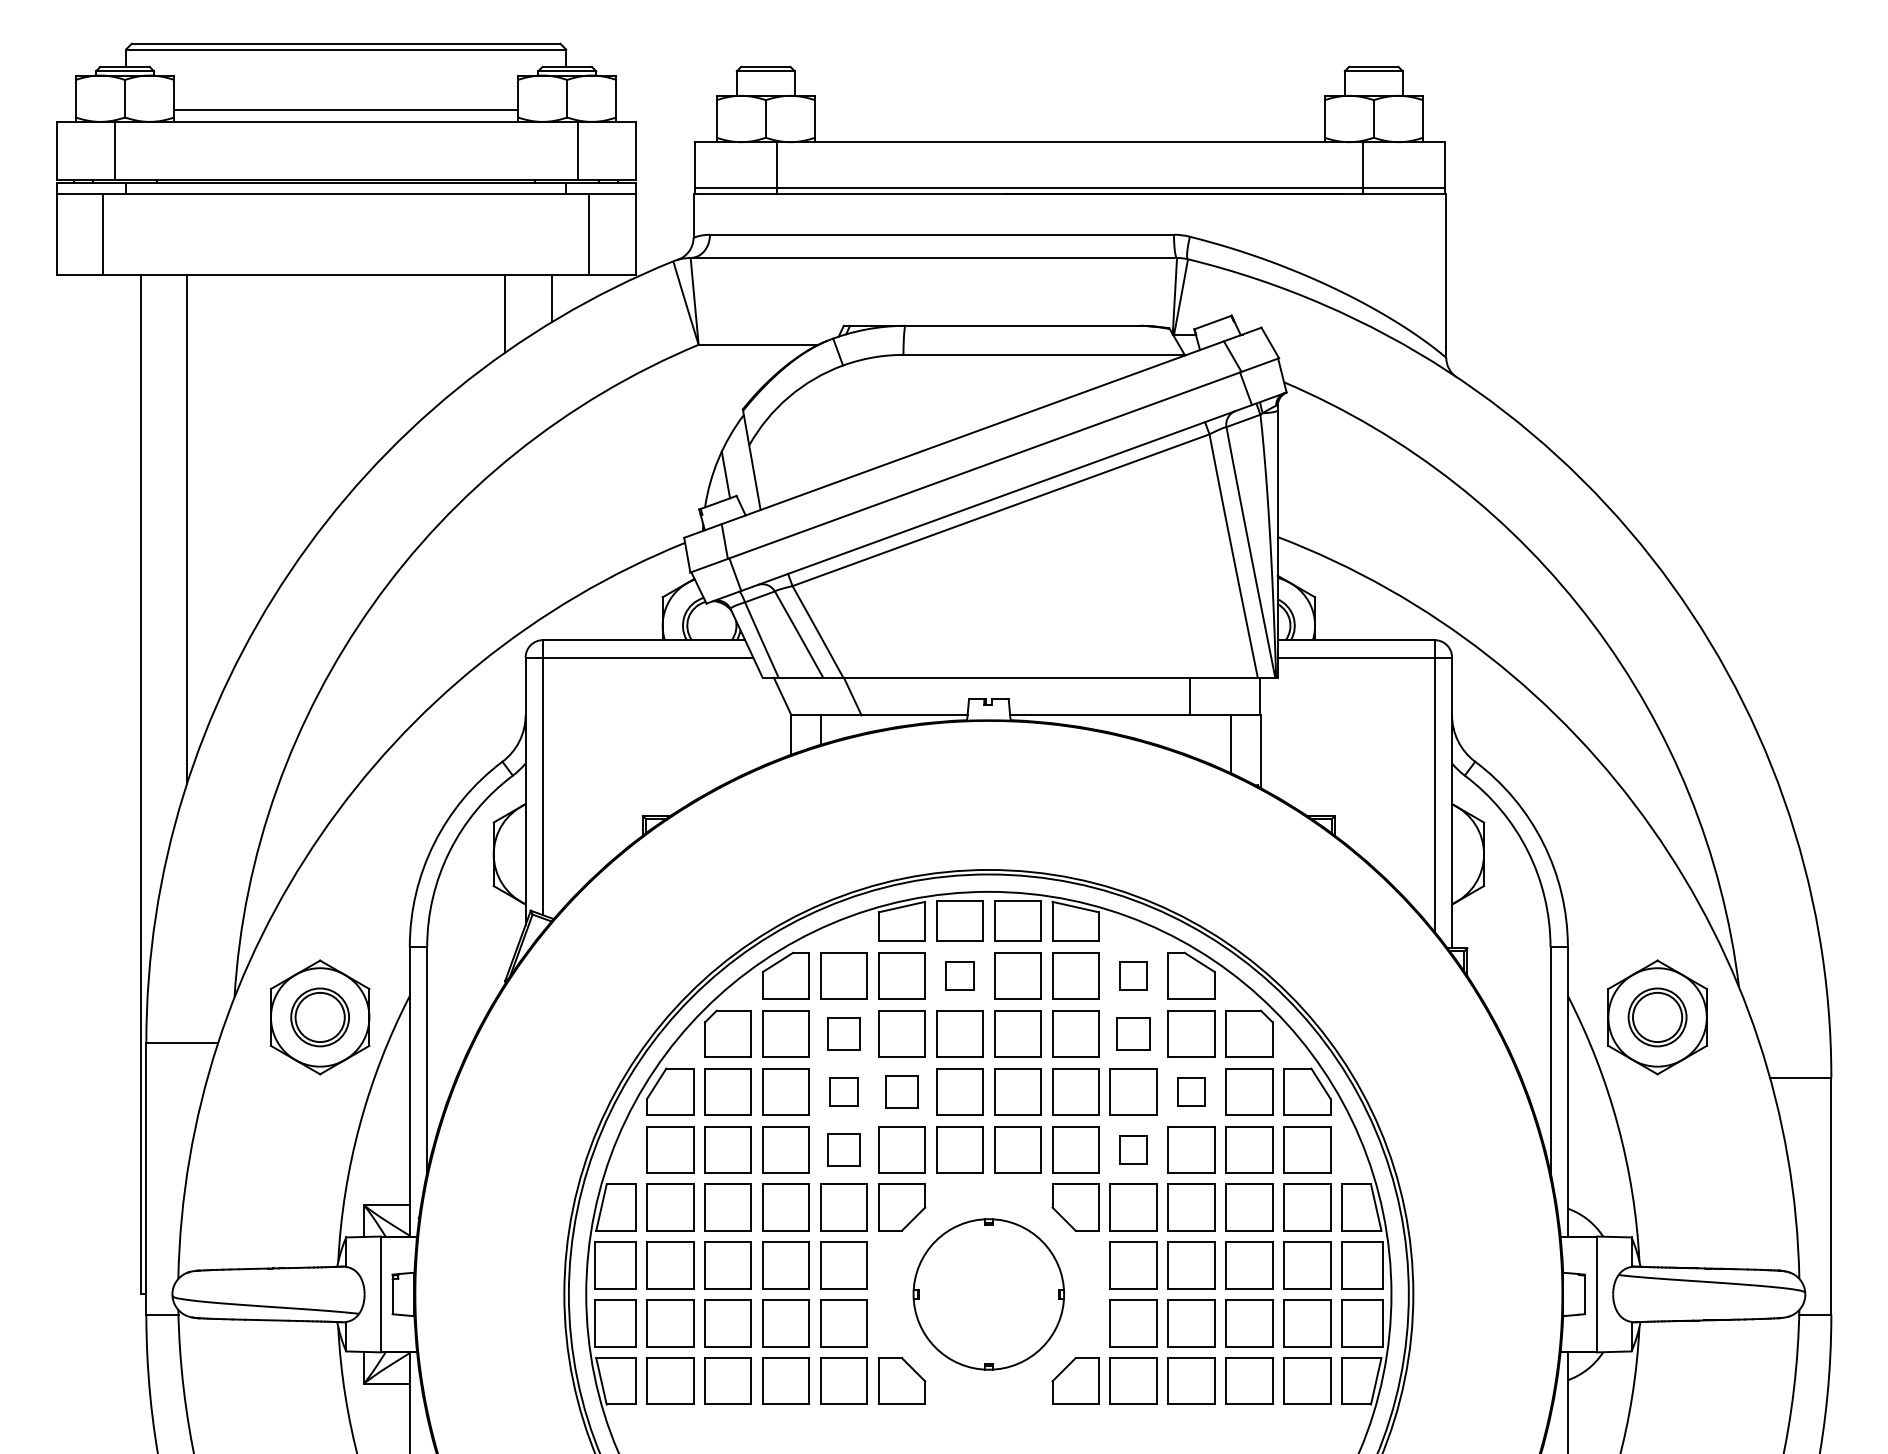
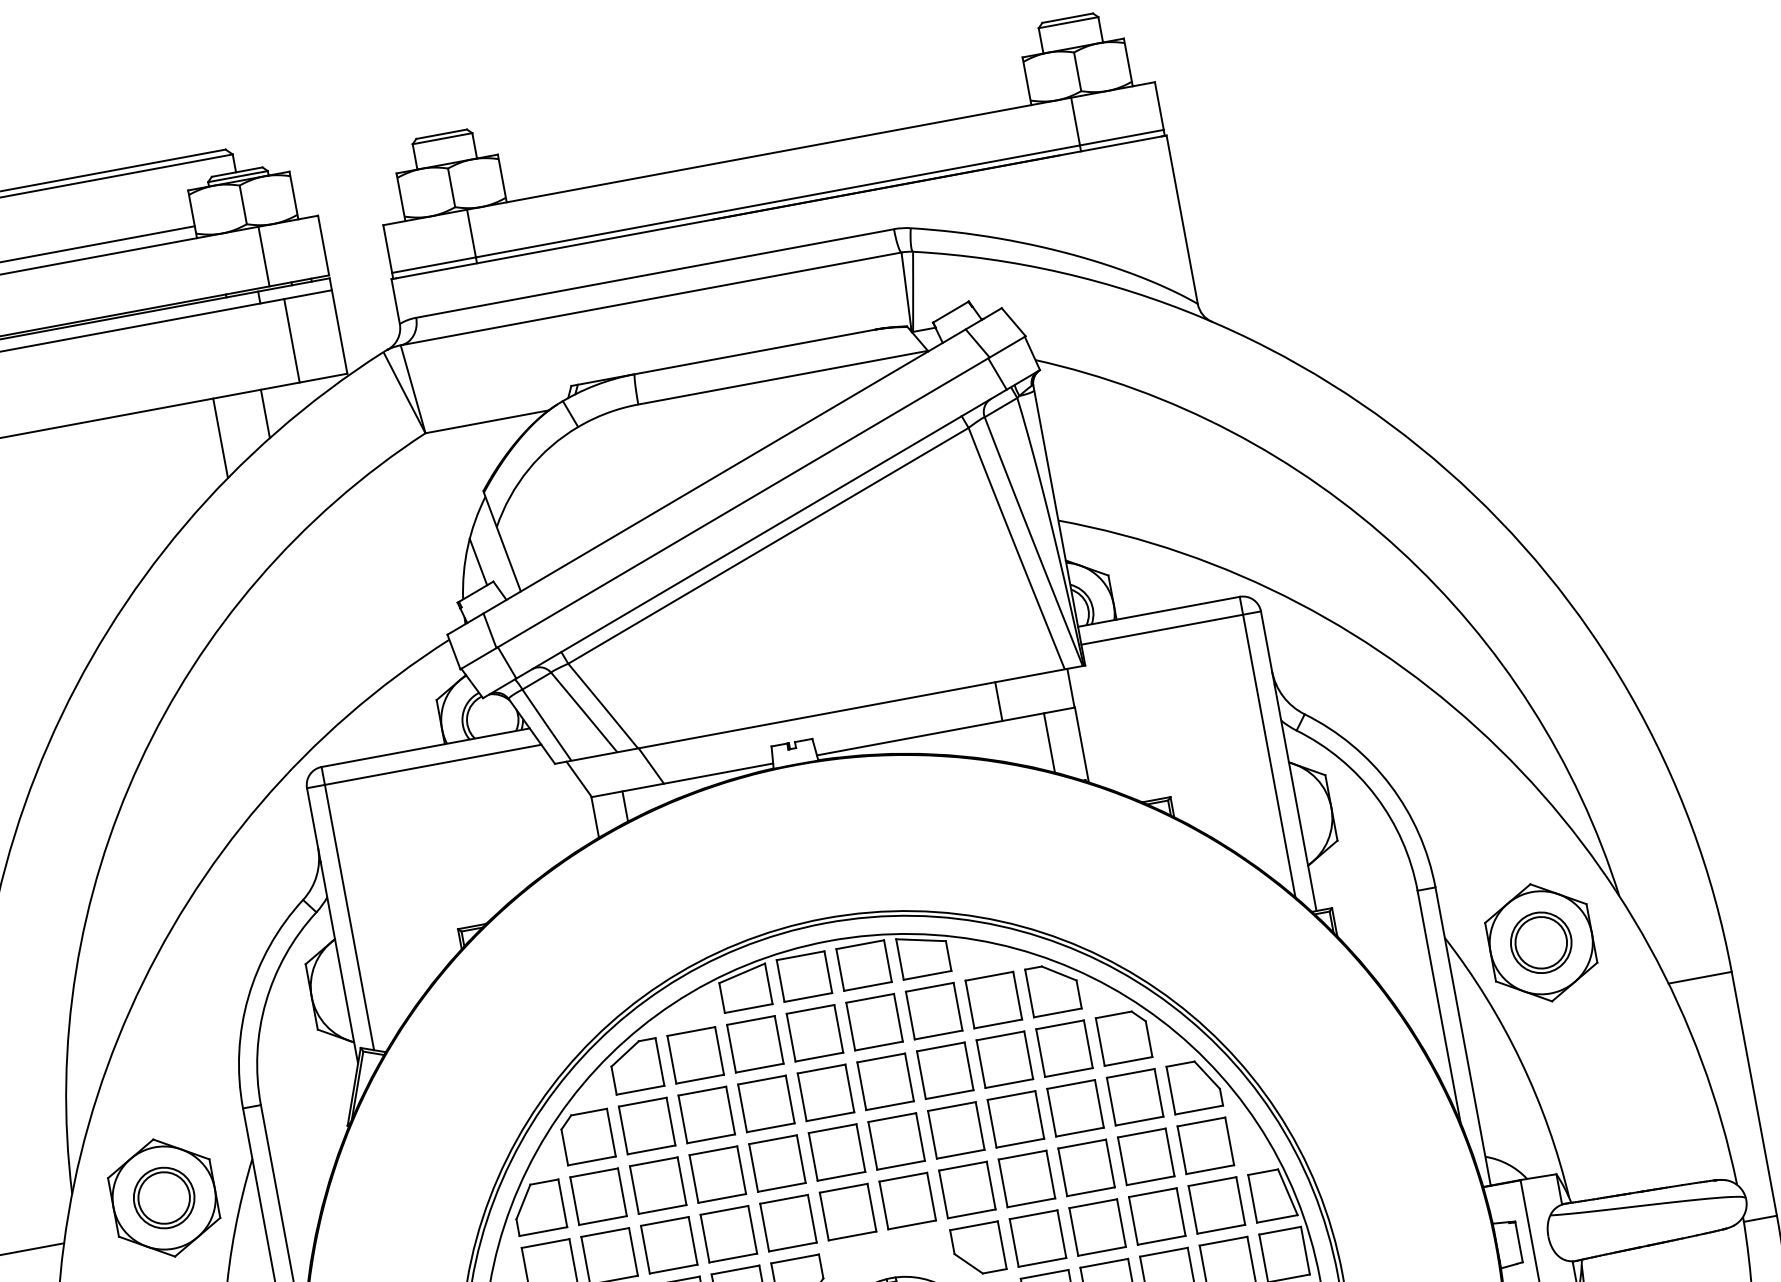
part: (959, 975) -> (814, 1032), size x1.67
part: (1133, 975) -> (993, 999), size x1.67
part: (843, 1033) -> (706, 1114), size x1.43
part: (1133, 1033) -> (1004, 1059), size x1.43
part: (843, 1091) -> (717, 1174), size x1.67
part: (901, 1091) -> (776, 1163), size x1.43
part: (1191, 1091) -> (1075, 1108), size x1.67
part: (843, 1149) -> (728, 1234), size x1.43
part: (1133, 1149) -> (1026, 1178), size x1.67

